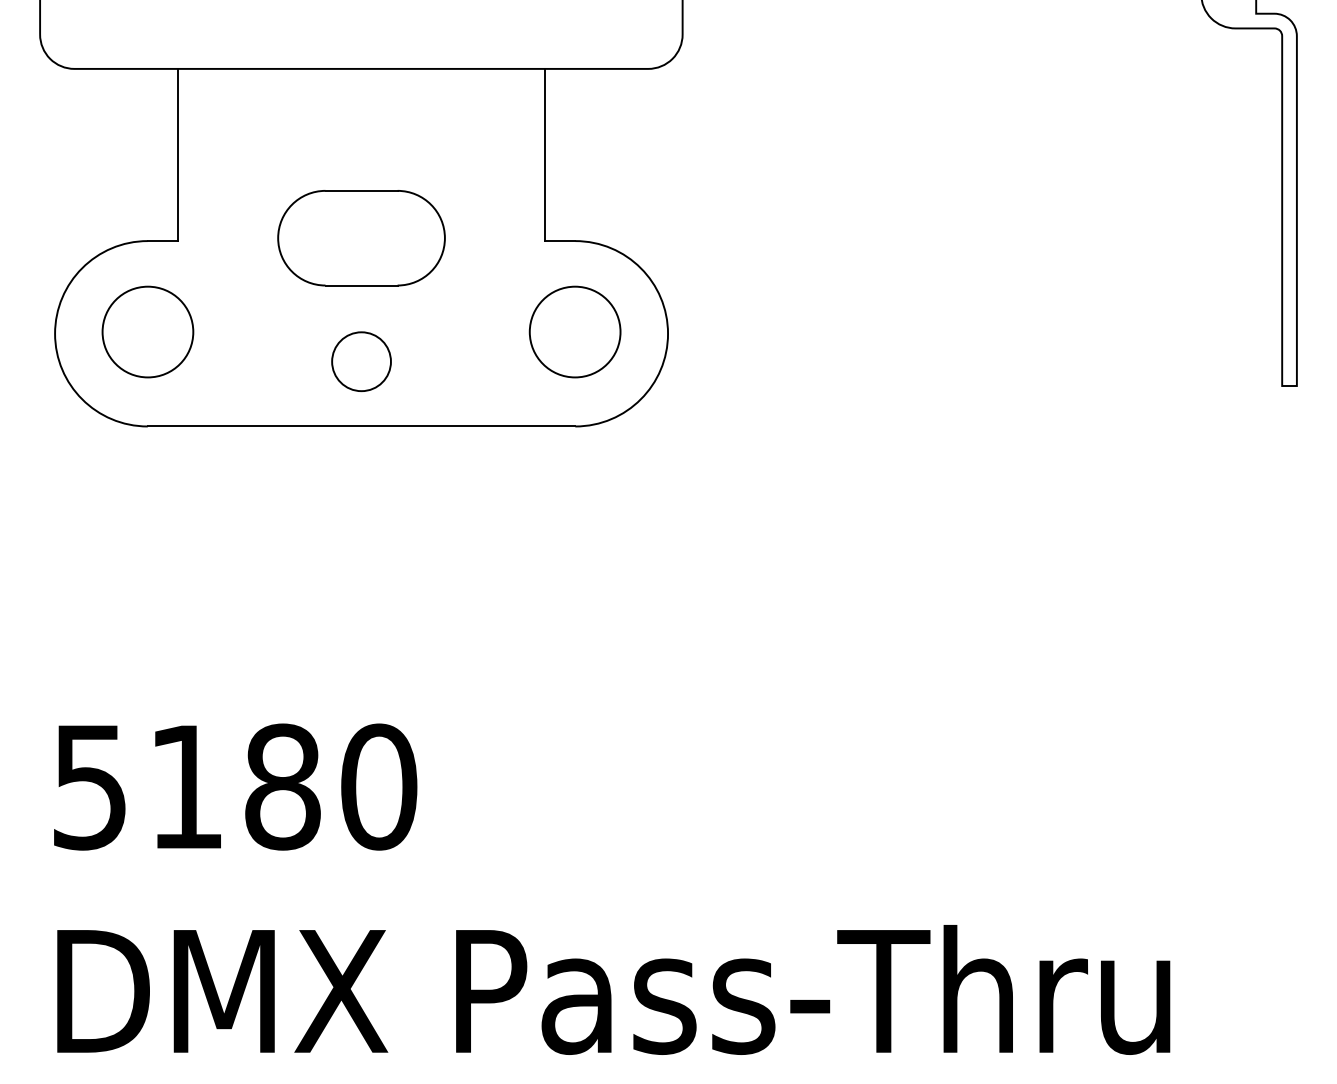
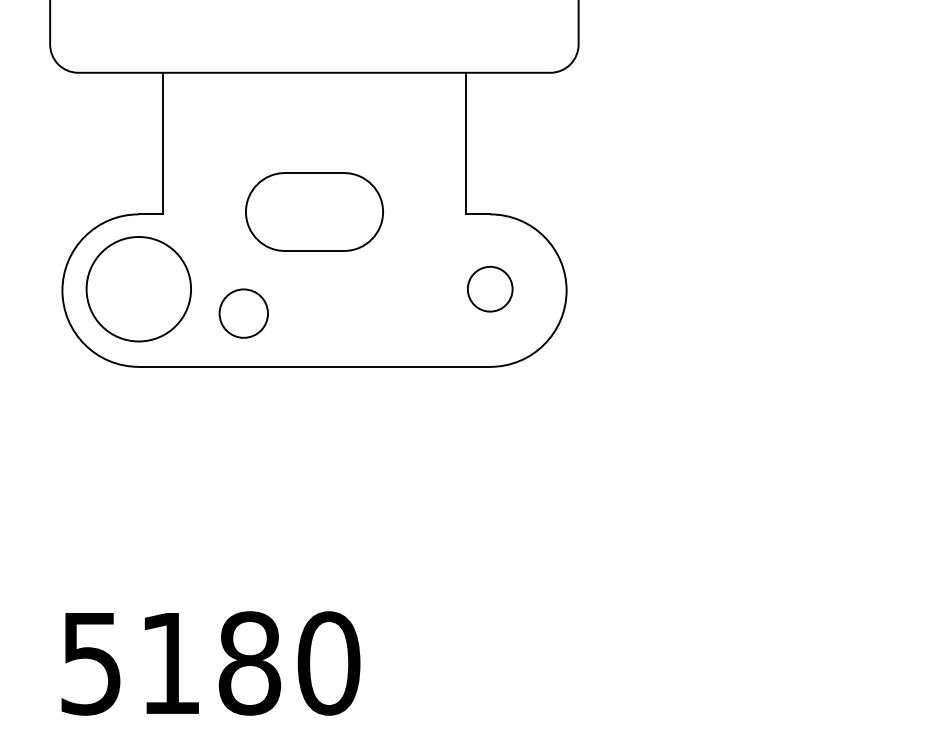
circle: (147, 331) -> (138, 288), size x1.4
circle: (574, 331) -> (489, 288), size x0.6
circle: (361, 361) -> (243, 313), moved

